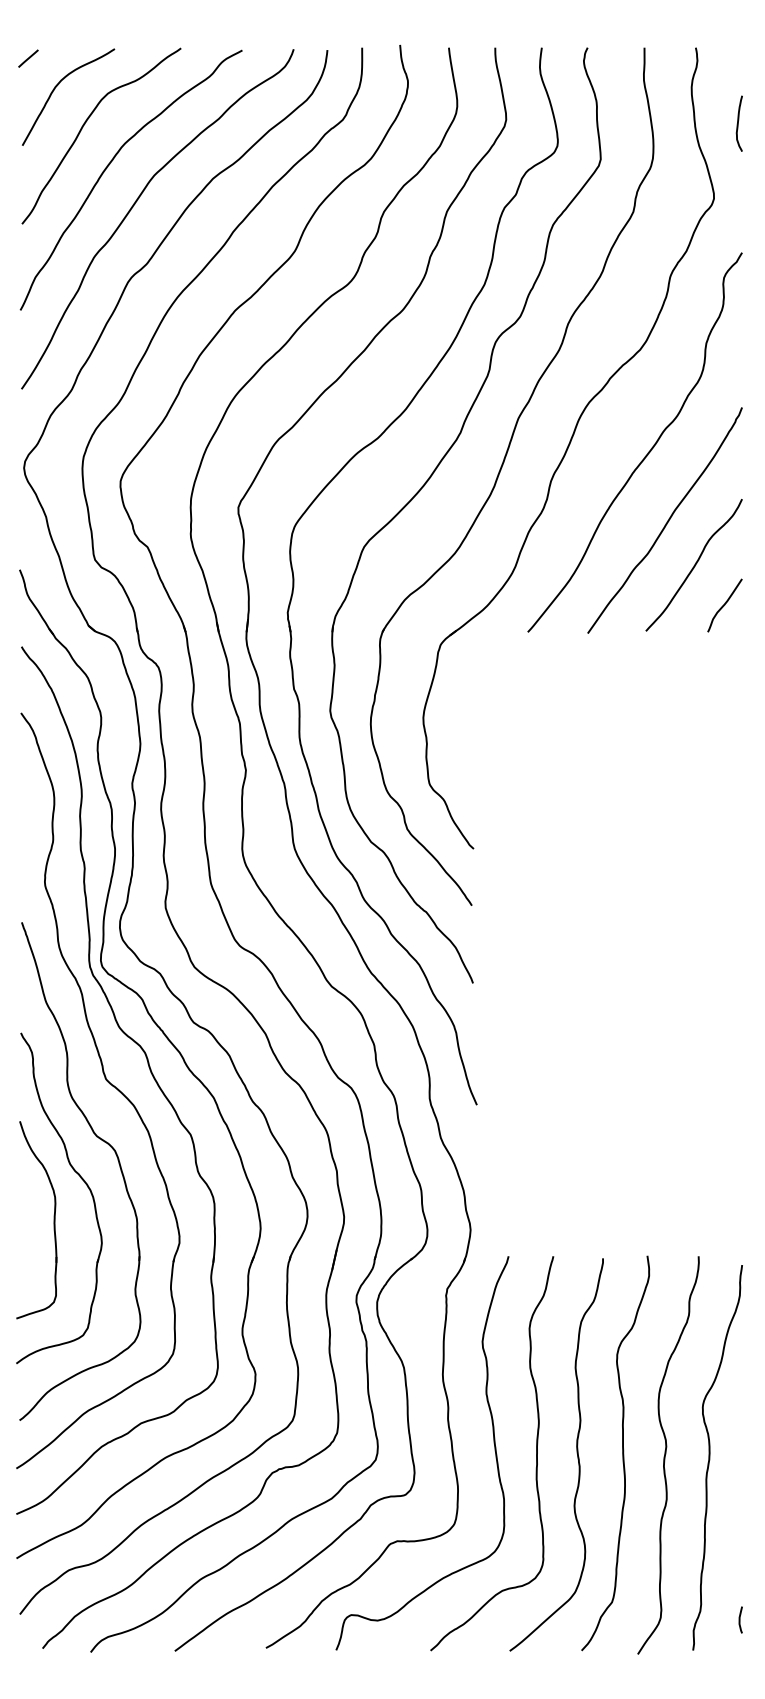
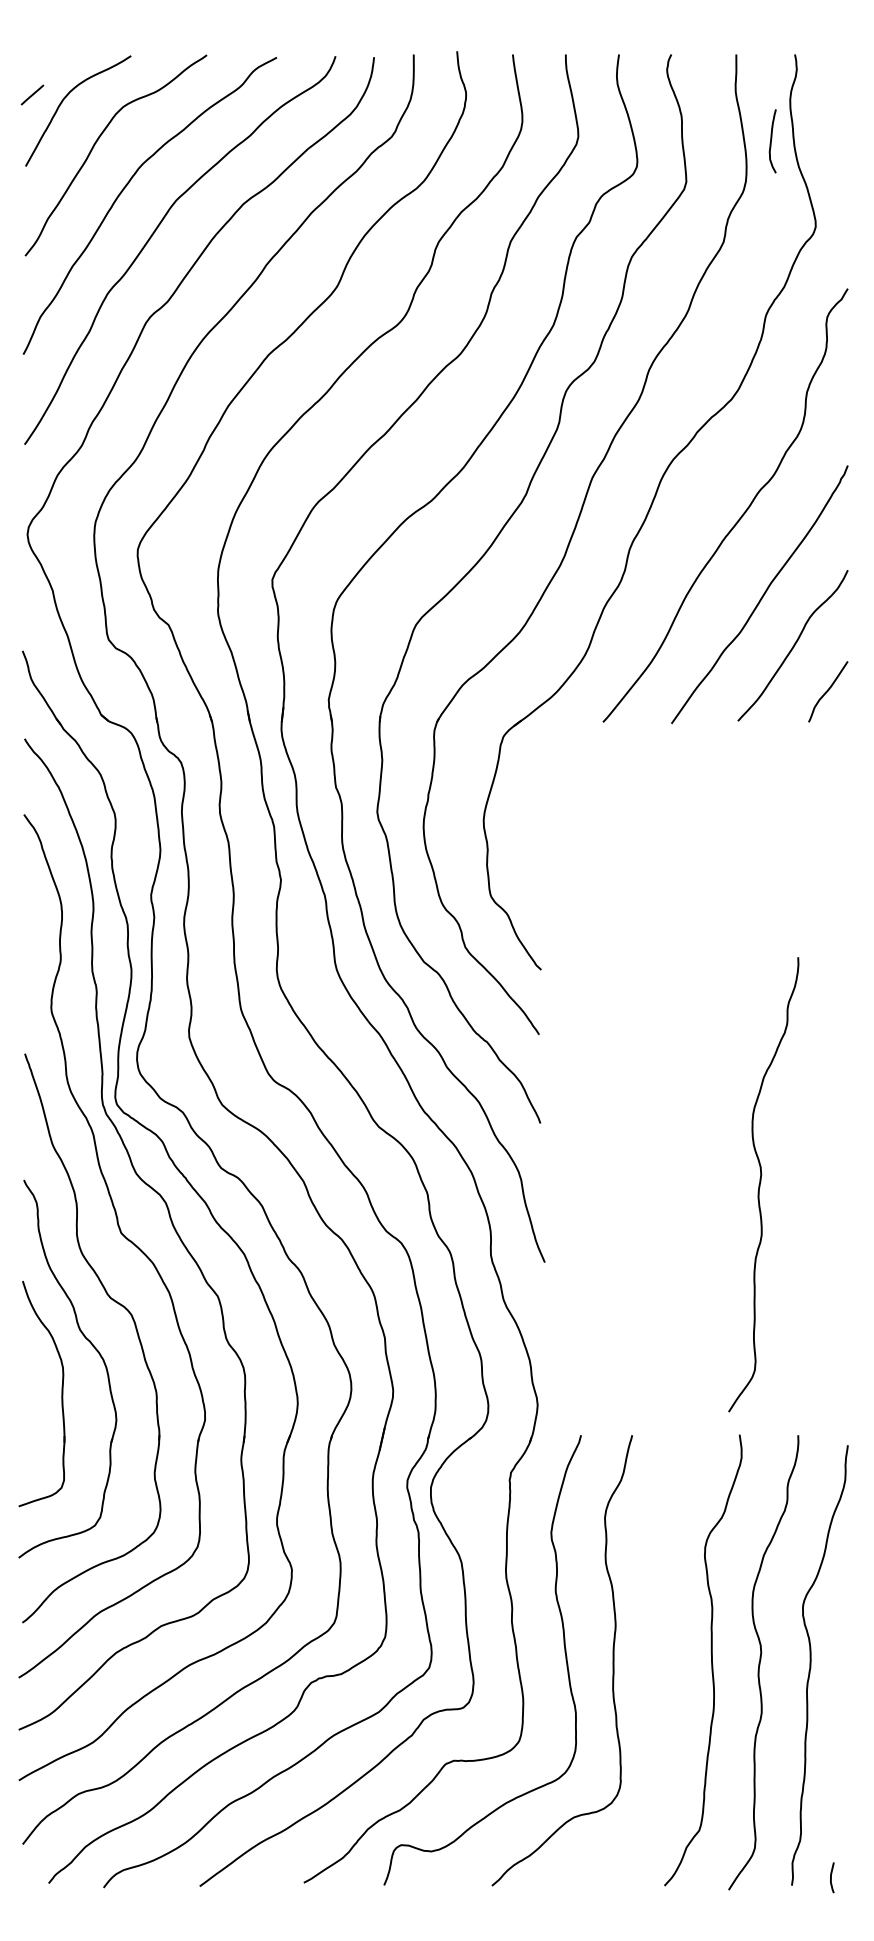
line: (28, 58) -> (32, 94), moved
curve: (738, 123) -> (771, 141), moved
curve: (666, 1035) -> (761, 1182), added
curve: (576, 1450) -> (658, 1657), removed
curve: (740, 1619) -> (831, 1877), moved

